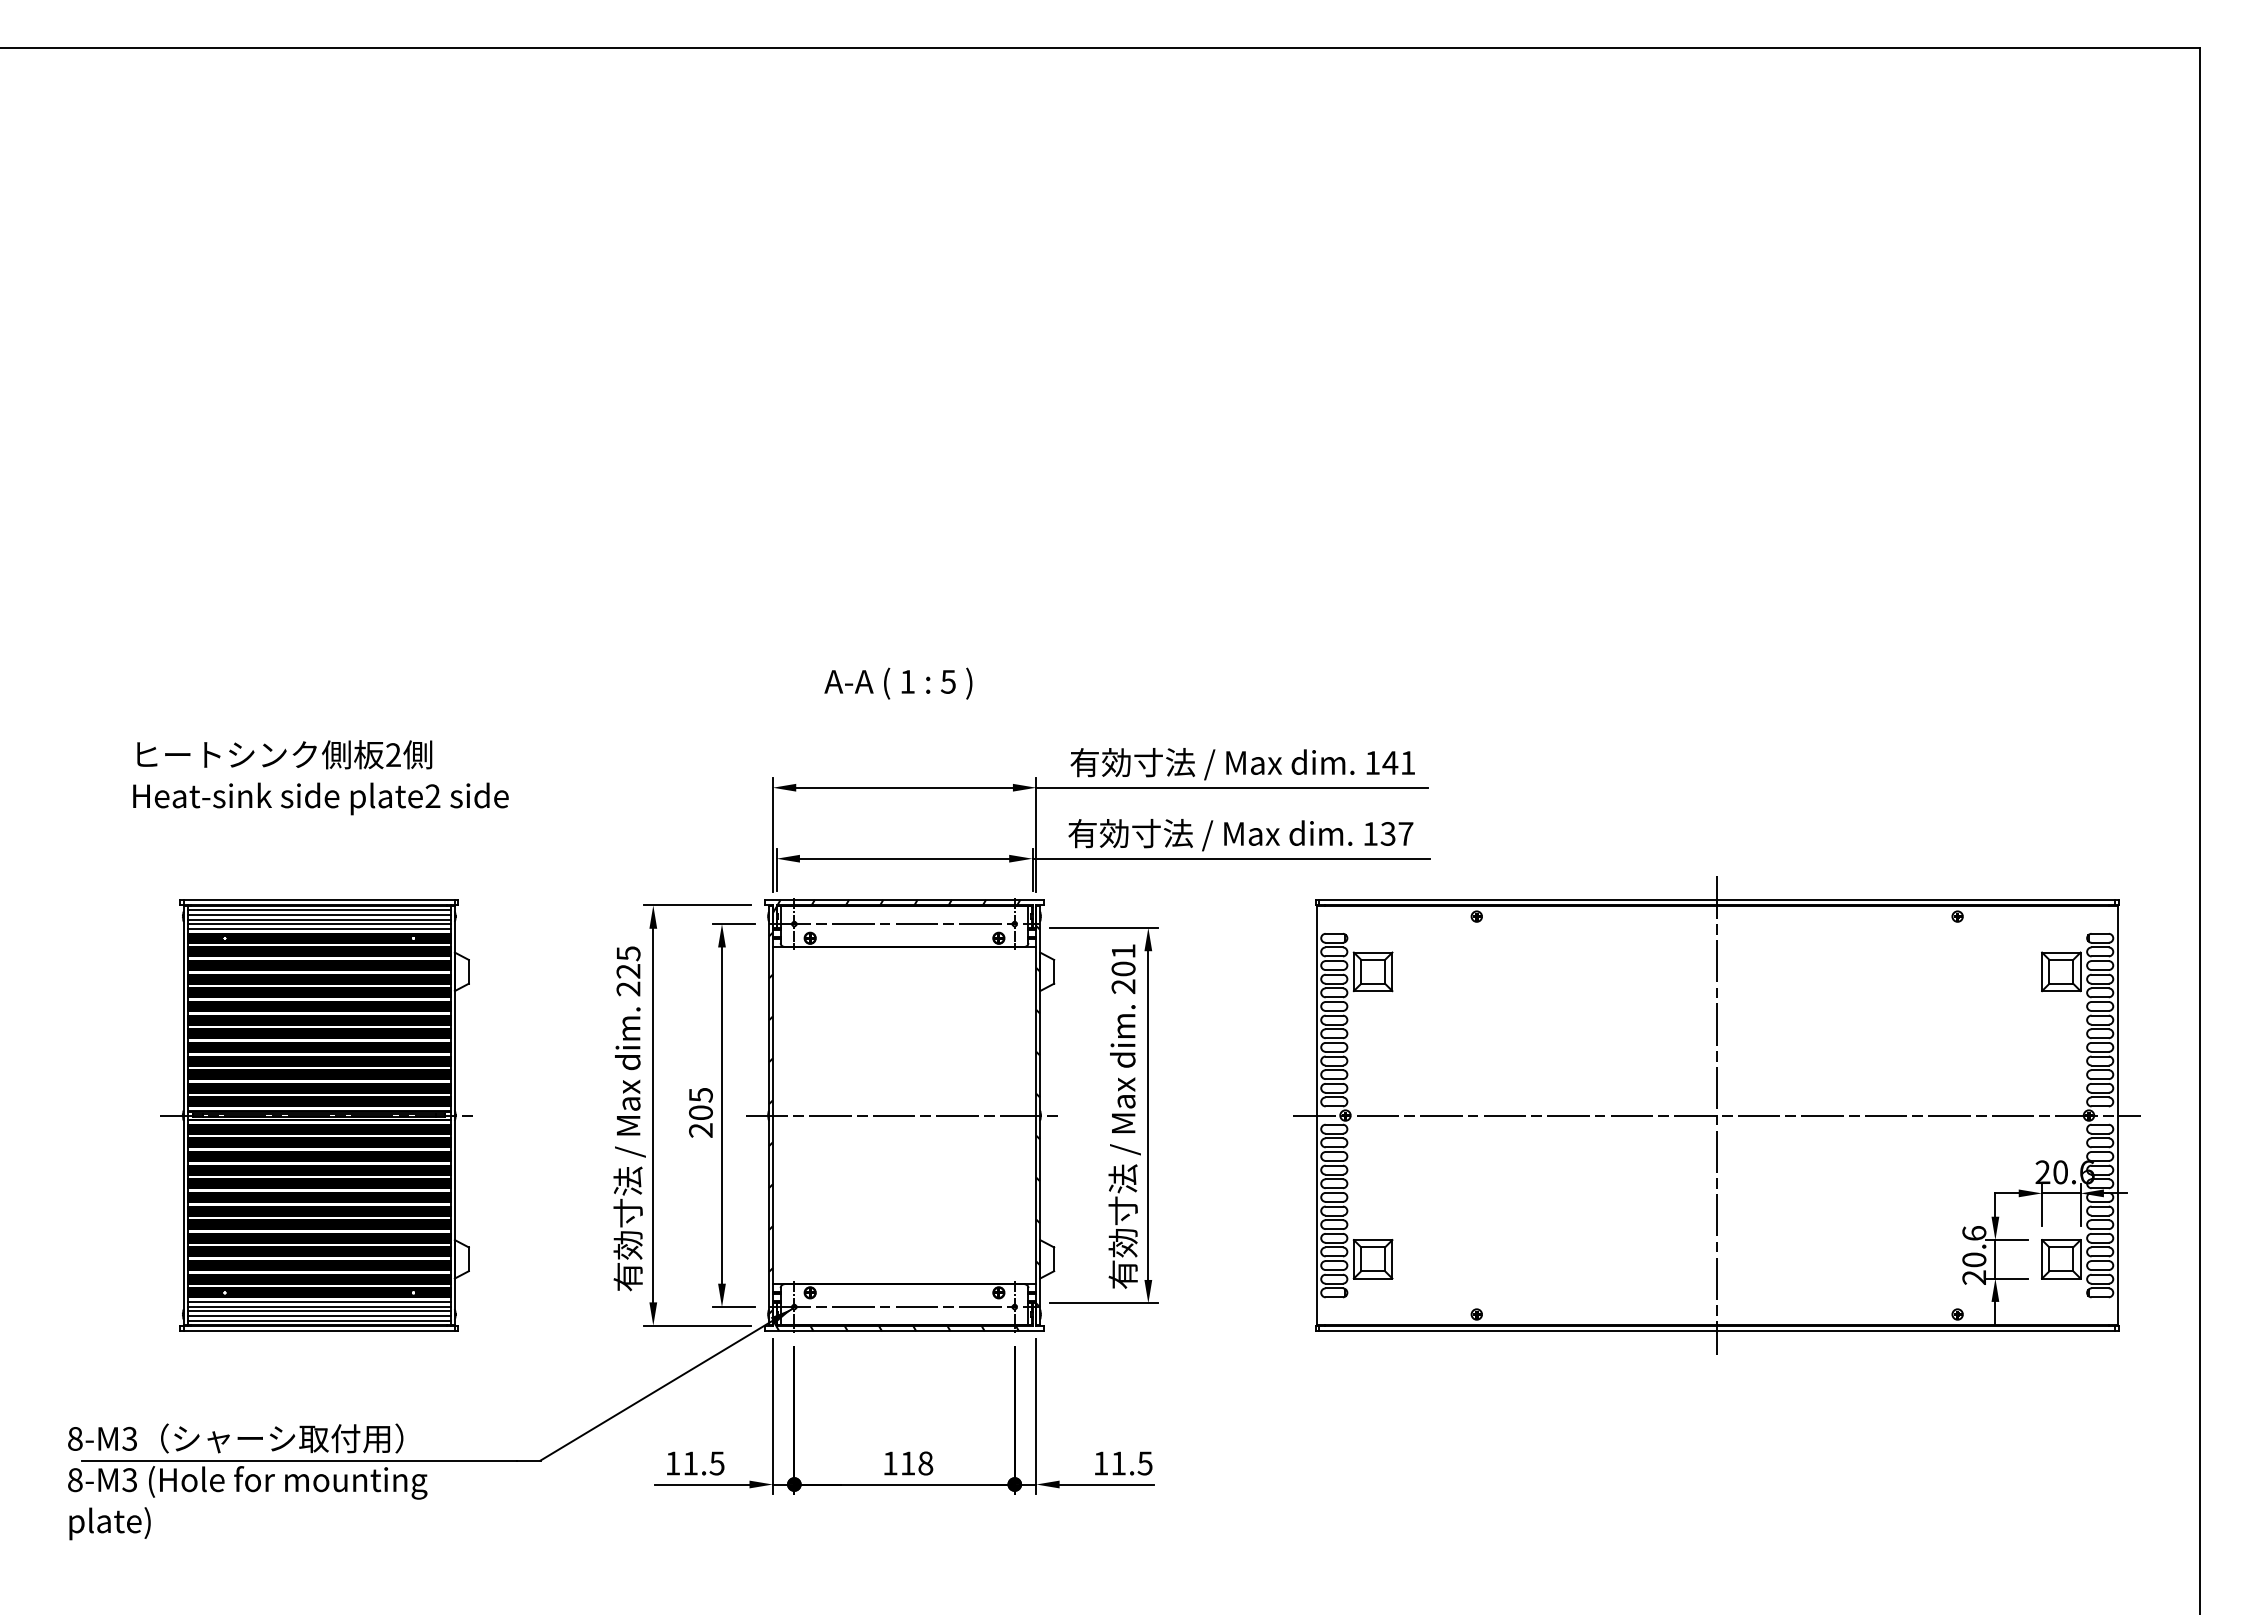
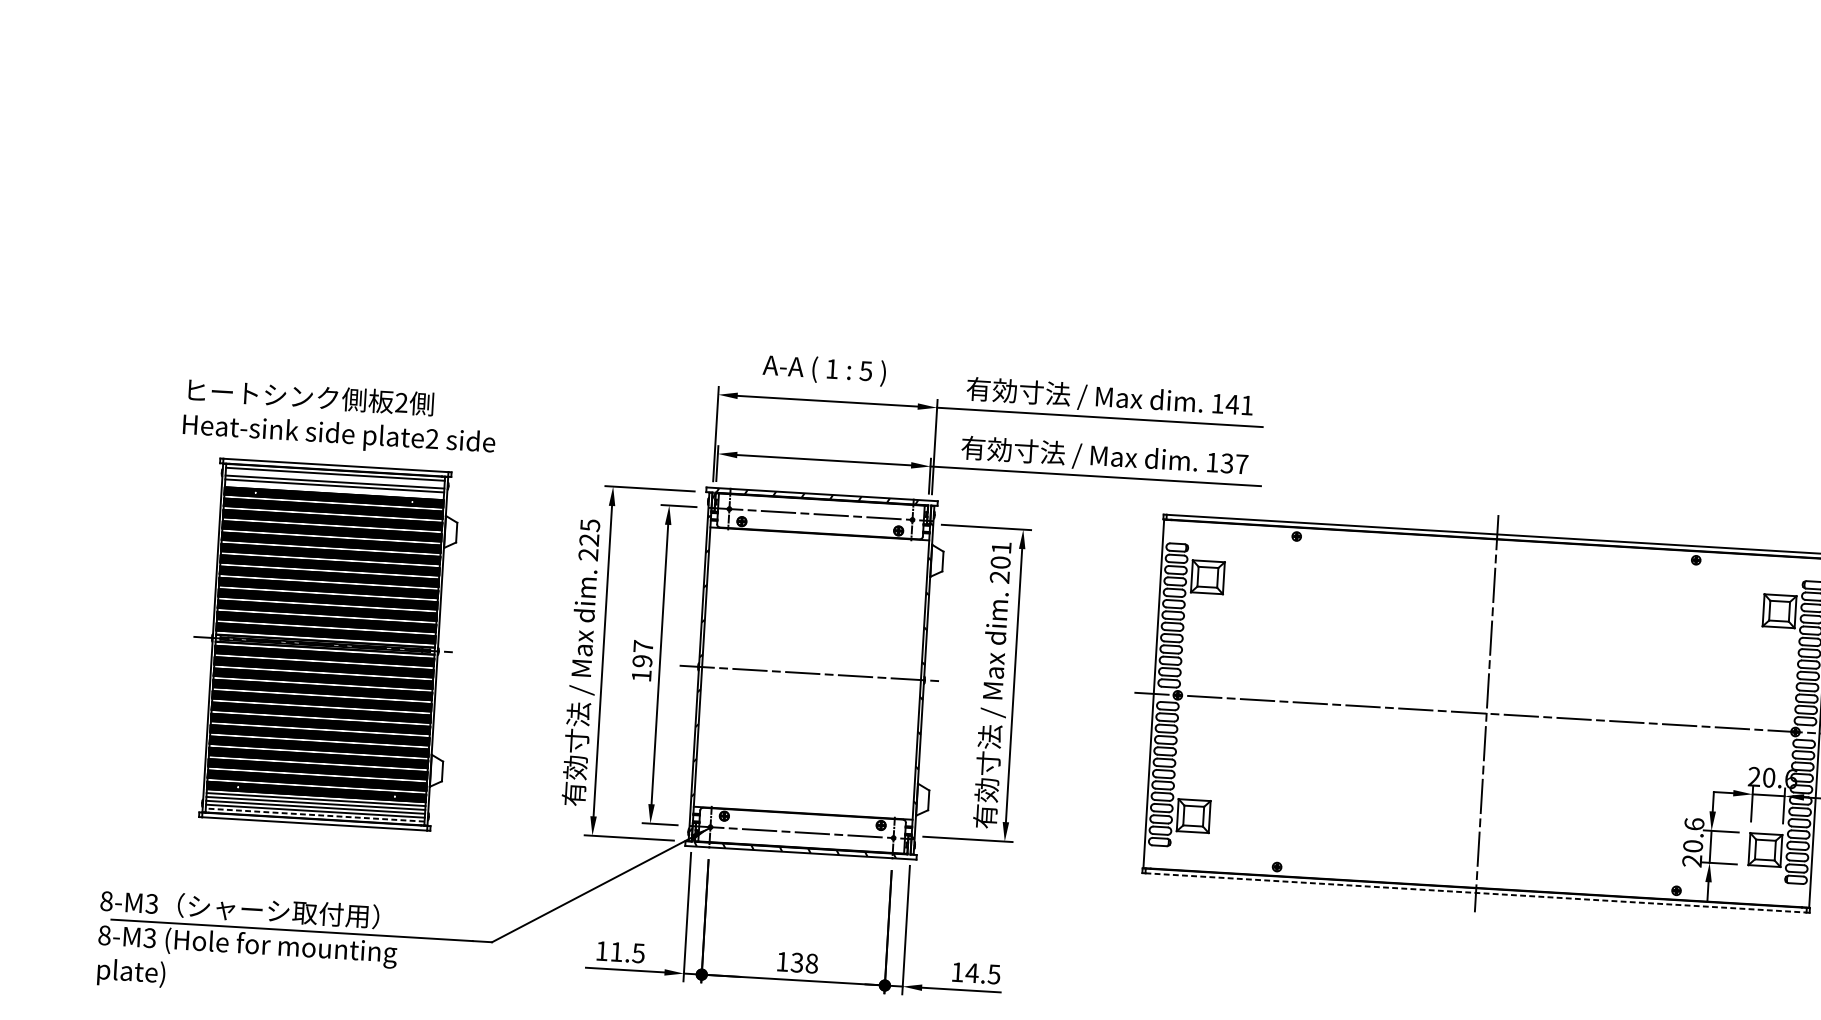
text: (898, 683) -> (824, 369), moved
text: (320, 777) -> (339, 417), moved
line: (318, 915) -> (334, 478), removed
line: (318, 929) -> (333, 490), removed
text: (700, 1112) -> (642, 660), 205 -> 197
line: (319, 1320) -> (315, 814), solid -> dashed
line: (1717, 1331) -> (1476, 893), solid -> dashed
text: (907, 1463) -> (796, 962), 118 -> 138
text: (1118, 1463) -> (972, 973), 11.5 -> 14.5

